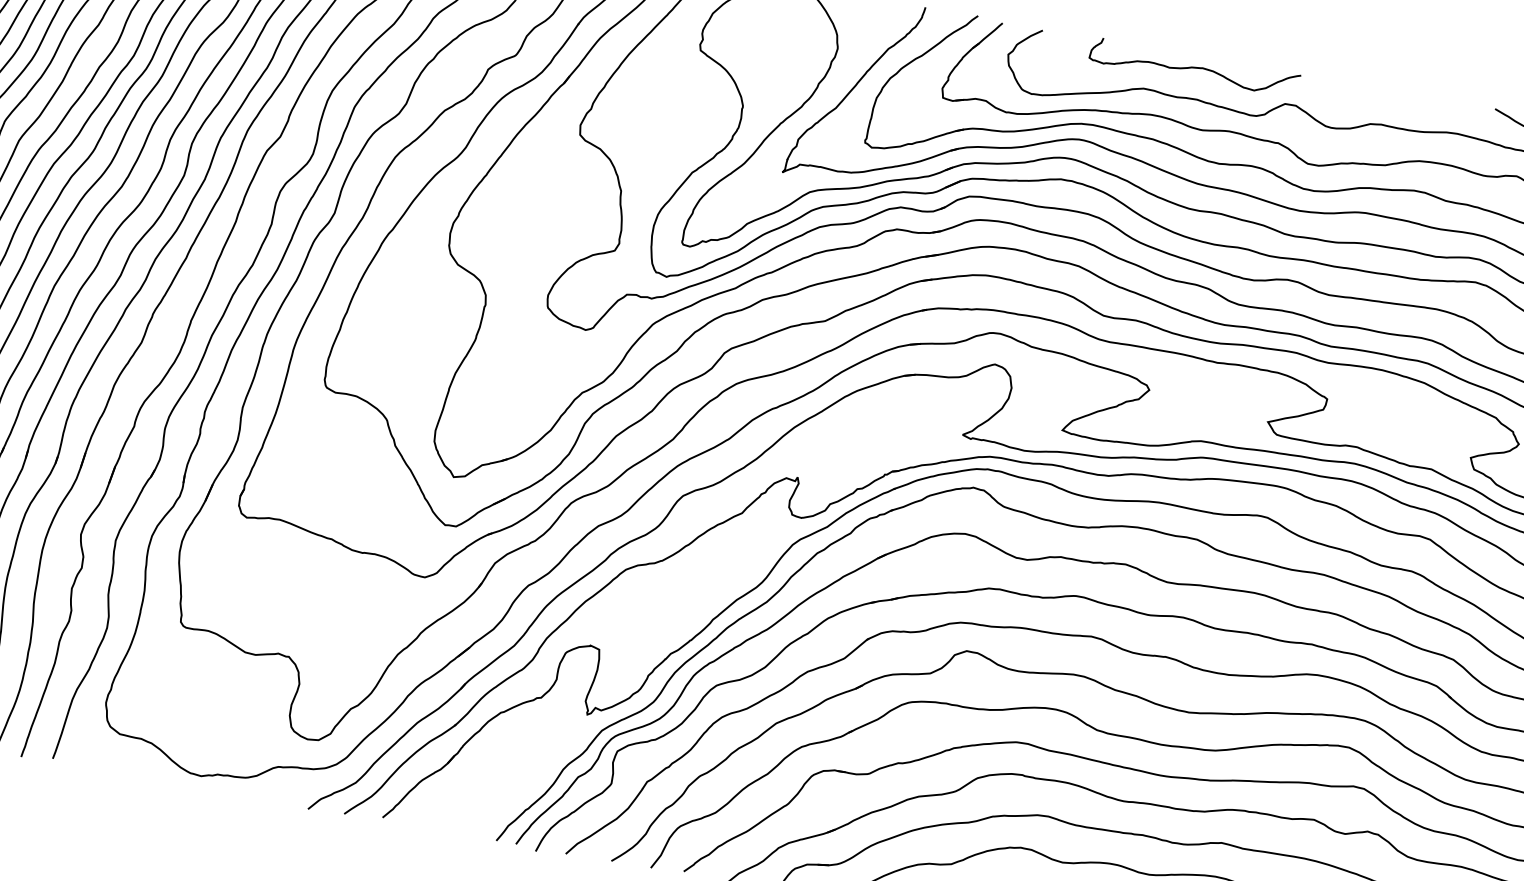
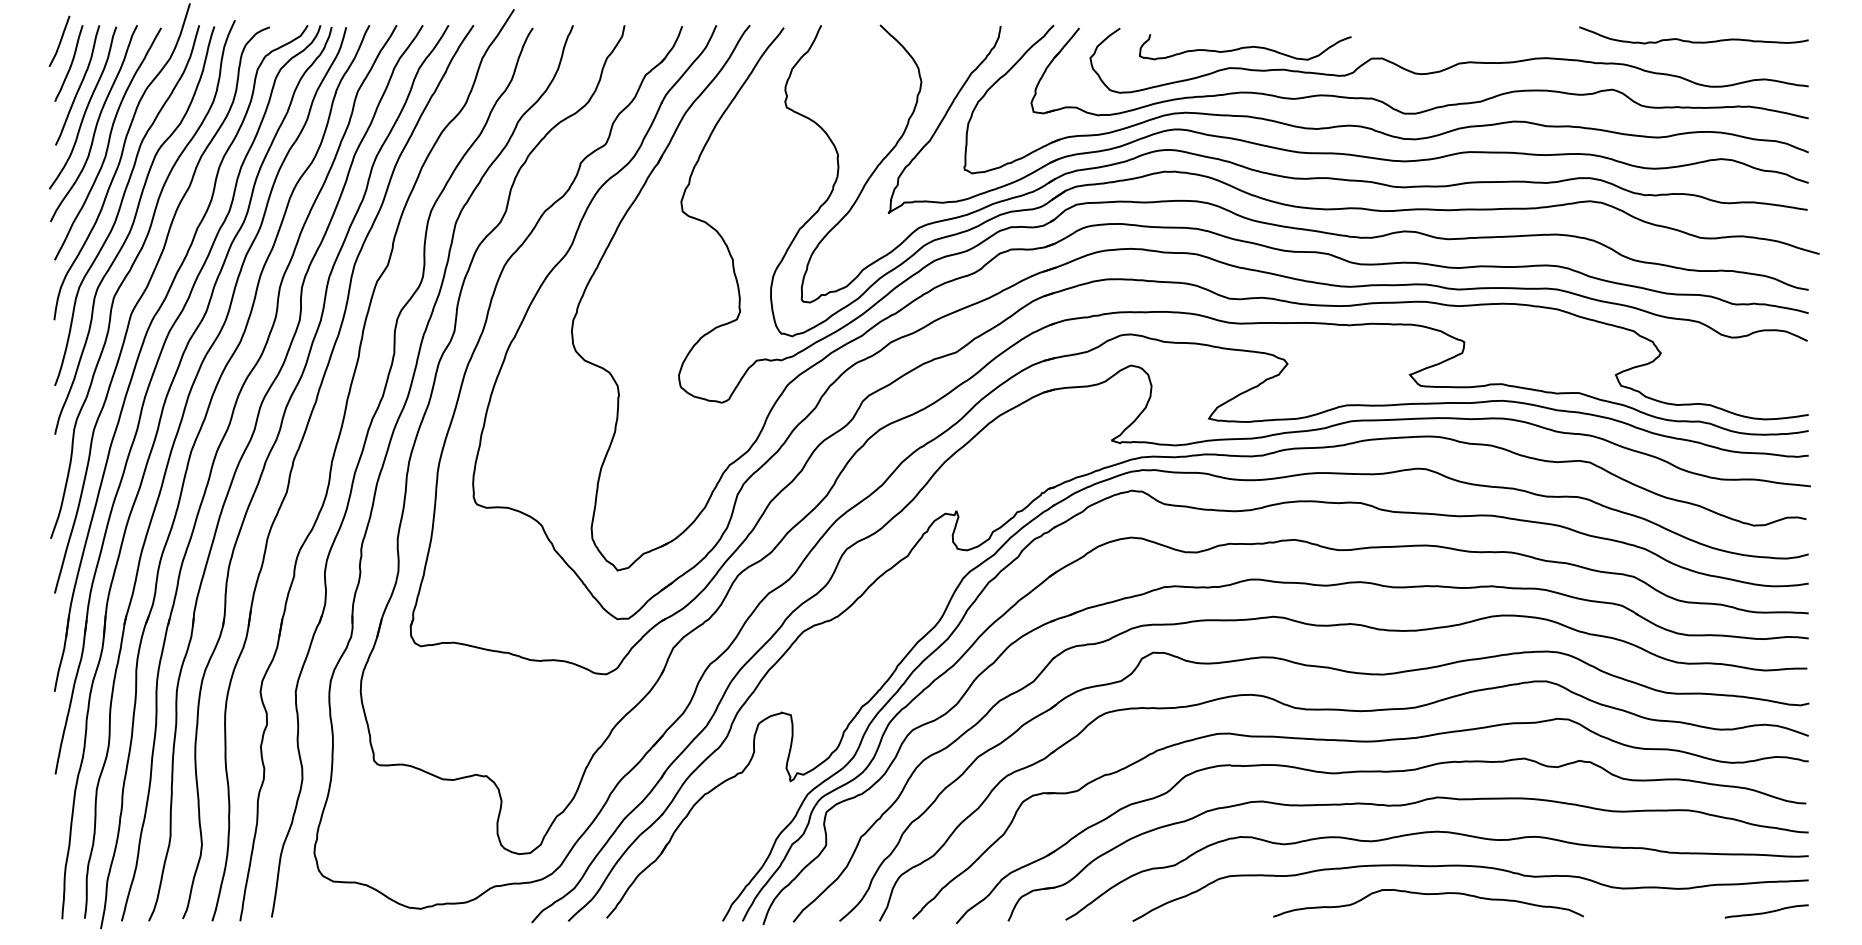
curve: (1194, 67) -> (1245, 47), moved

